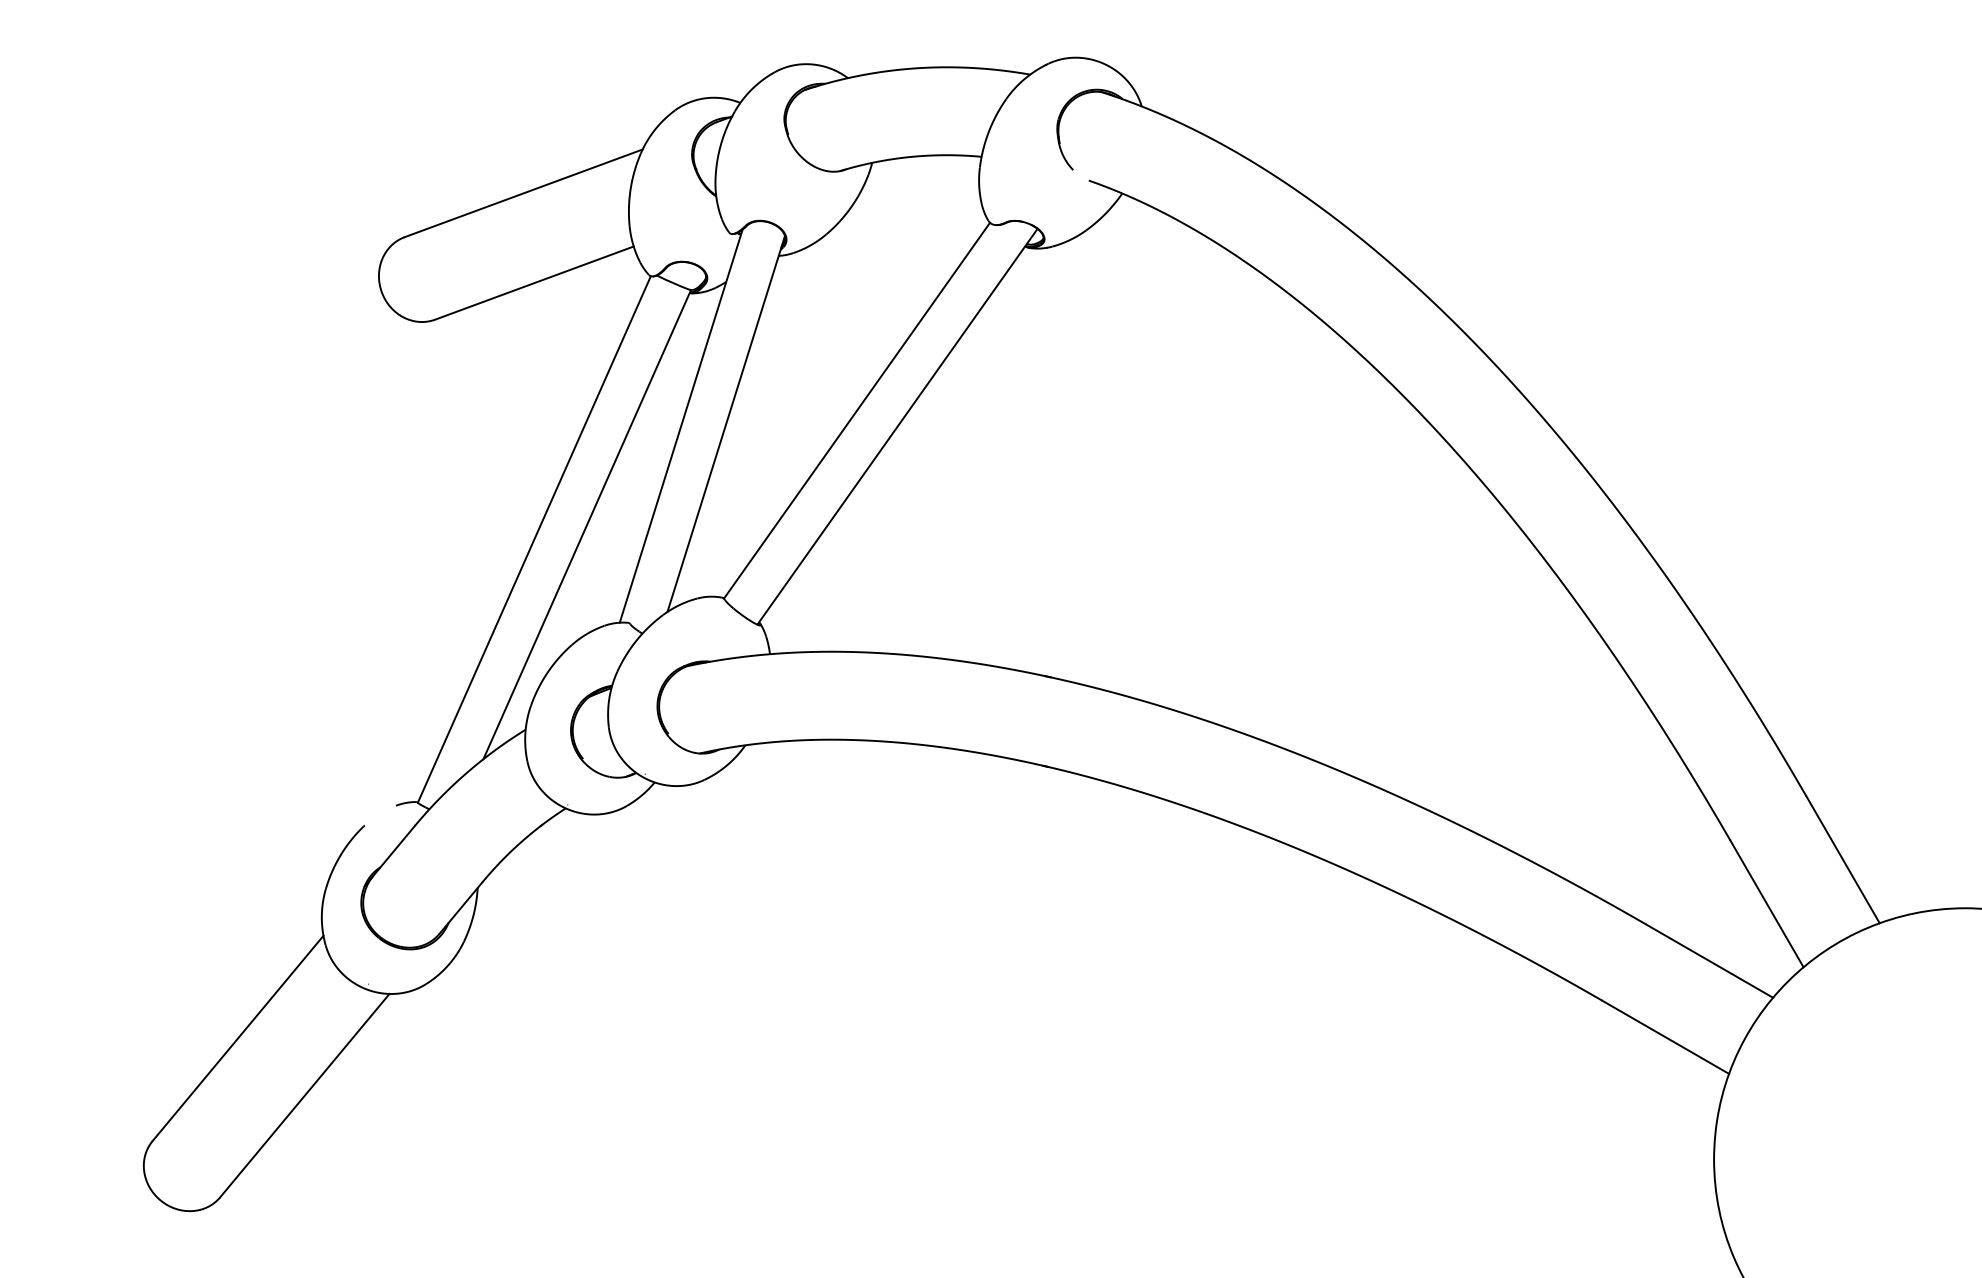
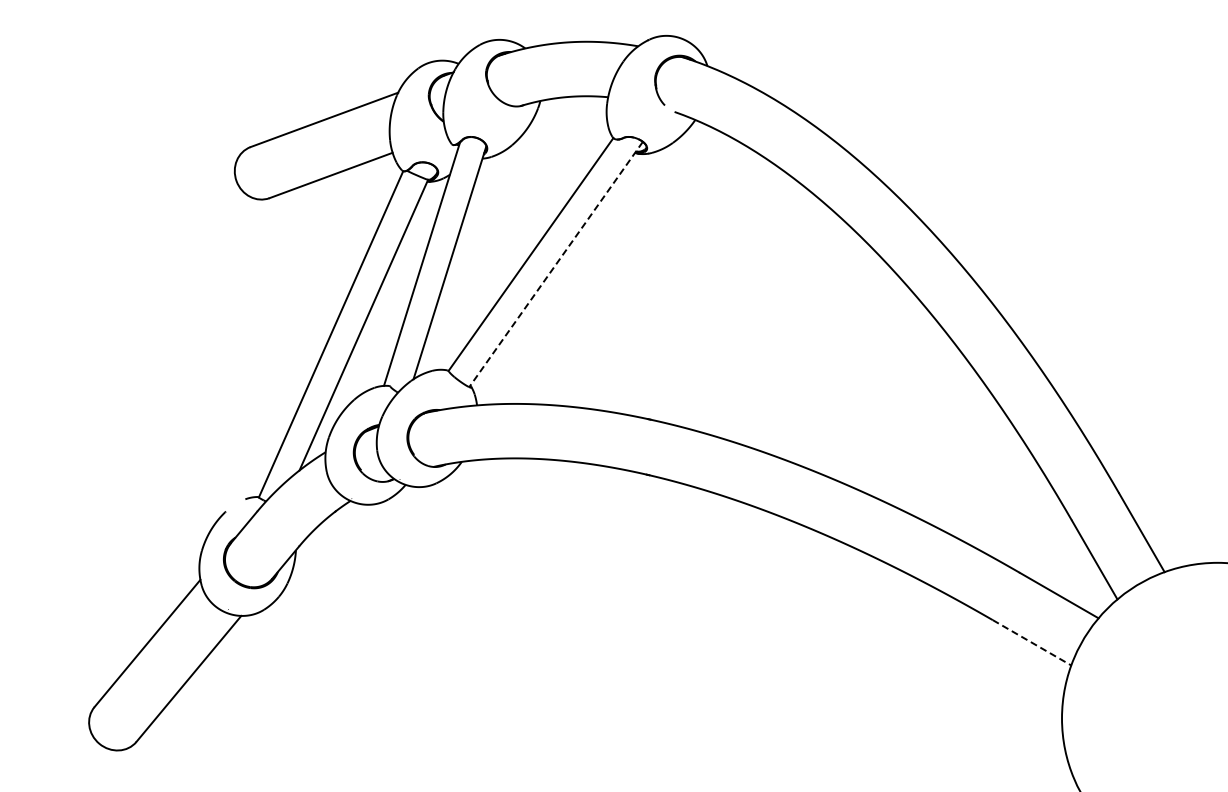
line: (896, 426) -> (555, 264), solid -> dashed
line: (1666, 1038) -> (1032, 643), solid -> dashed

